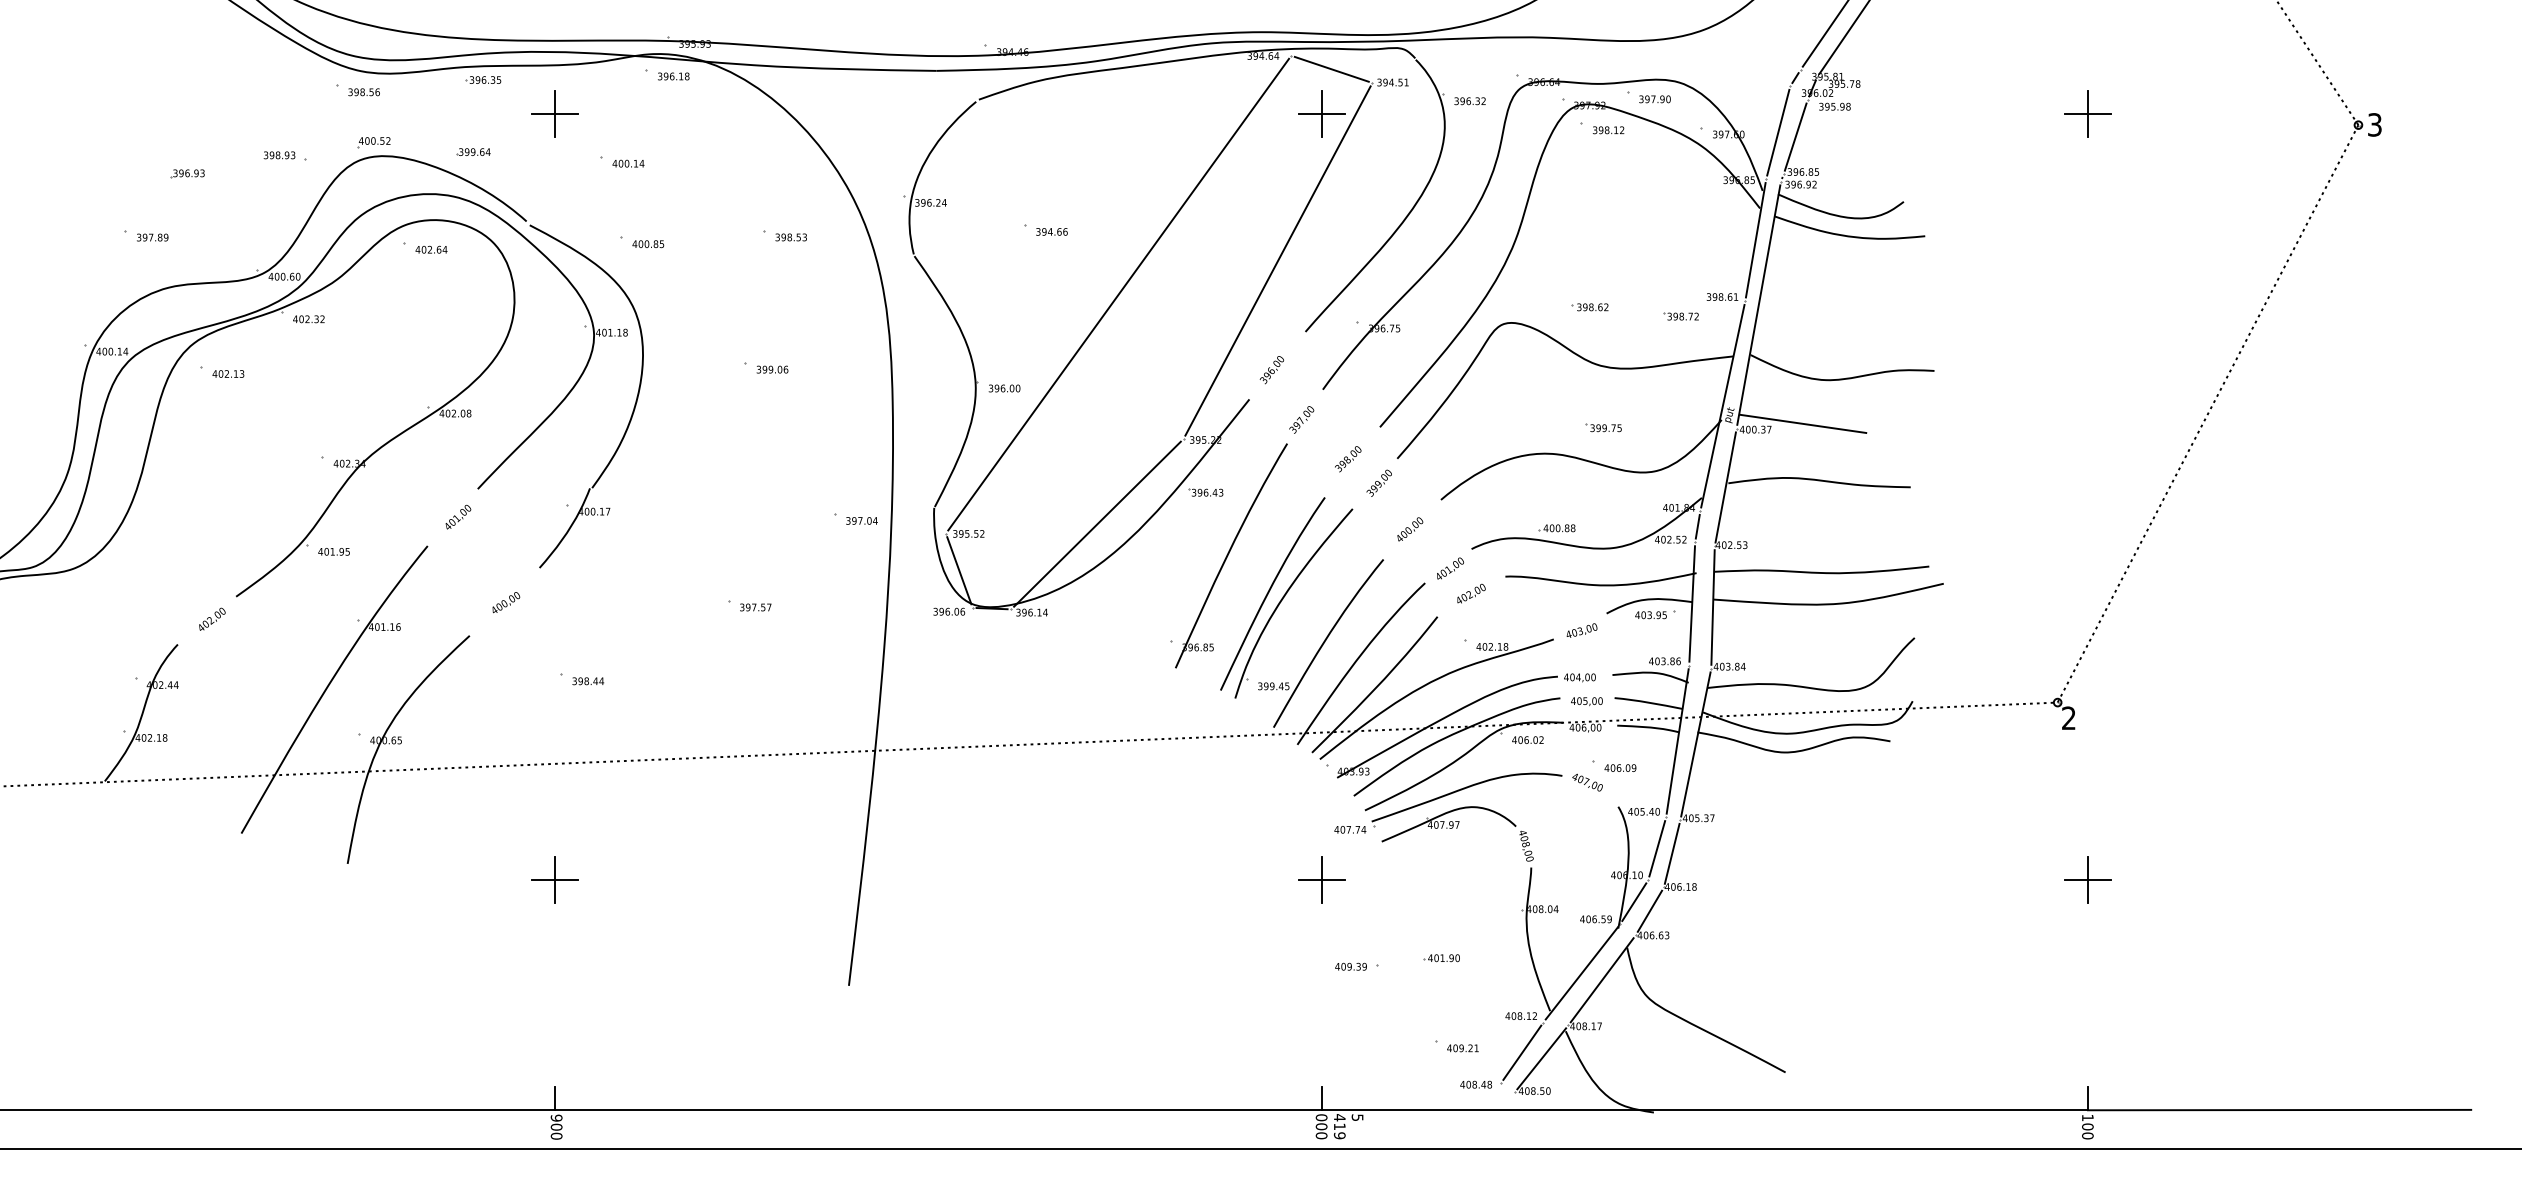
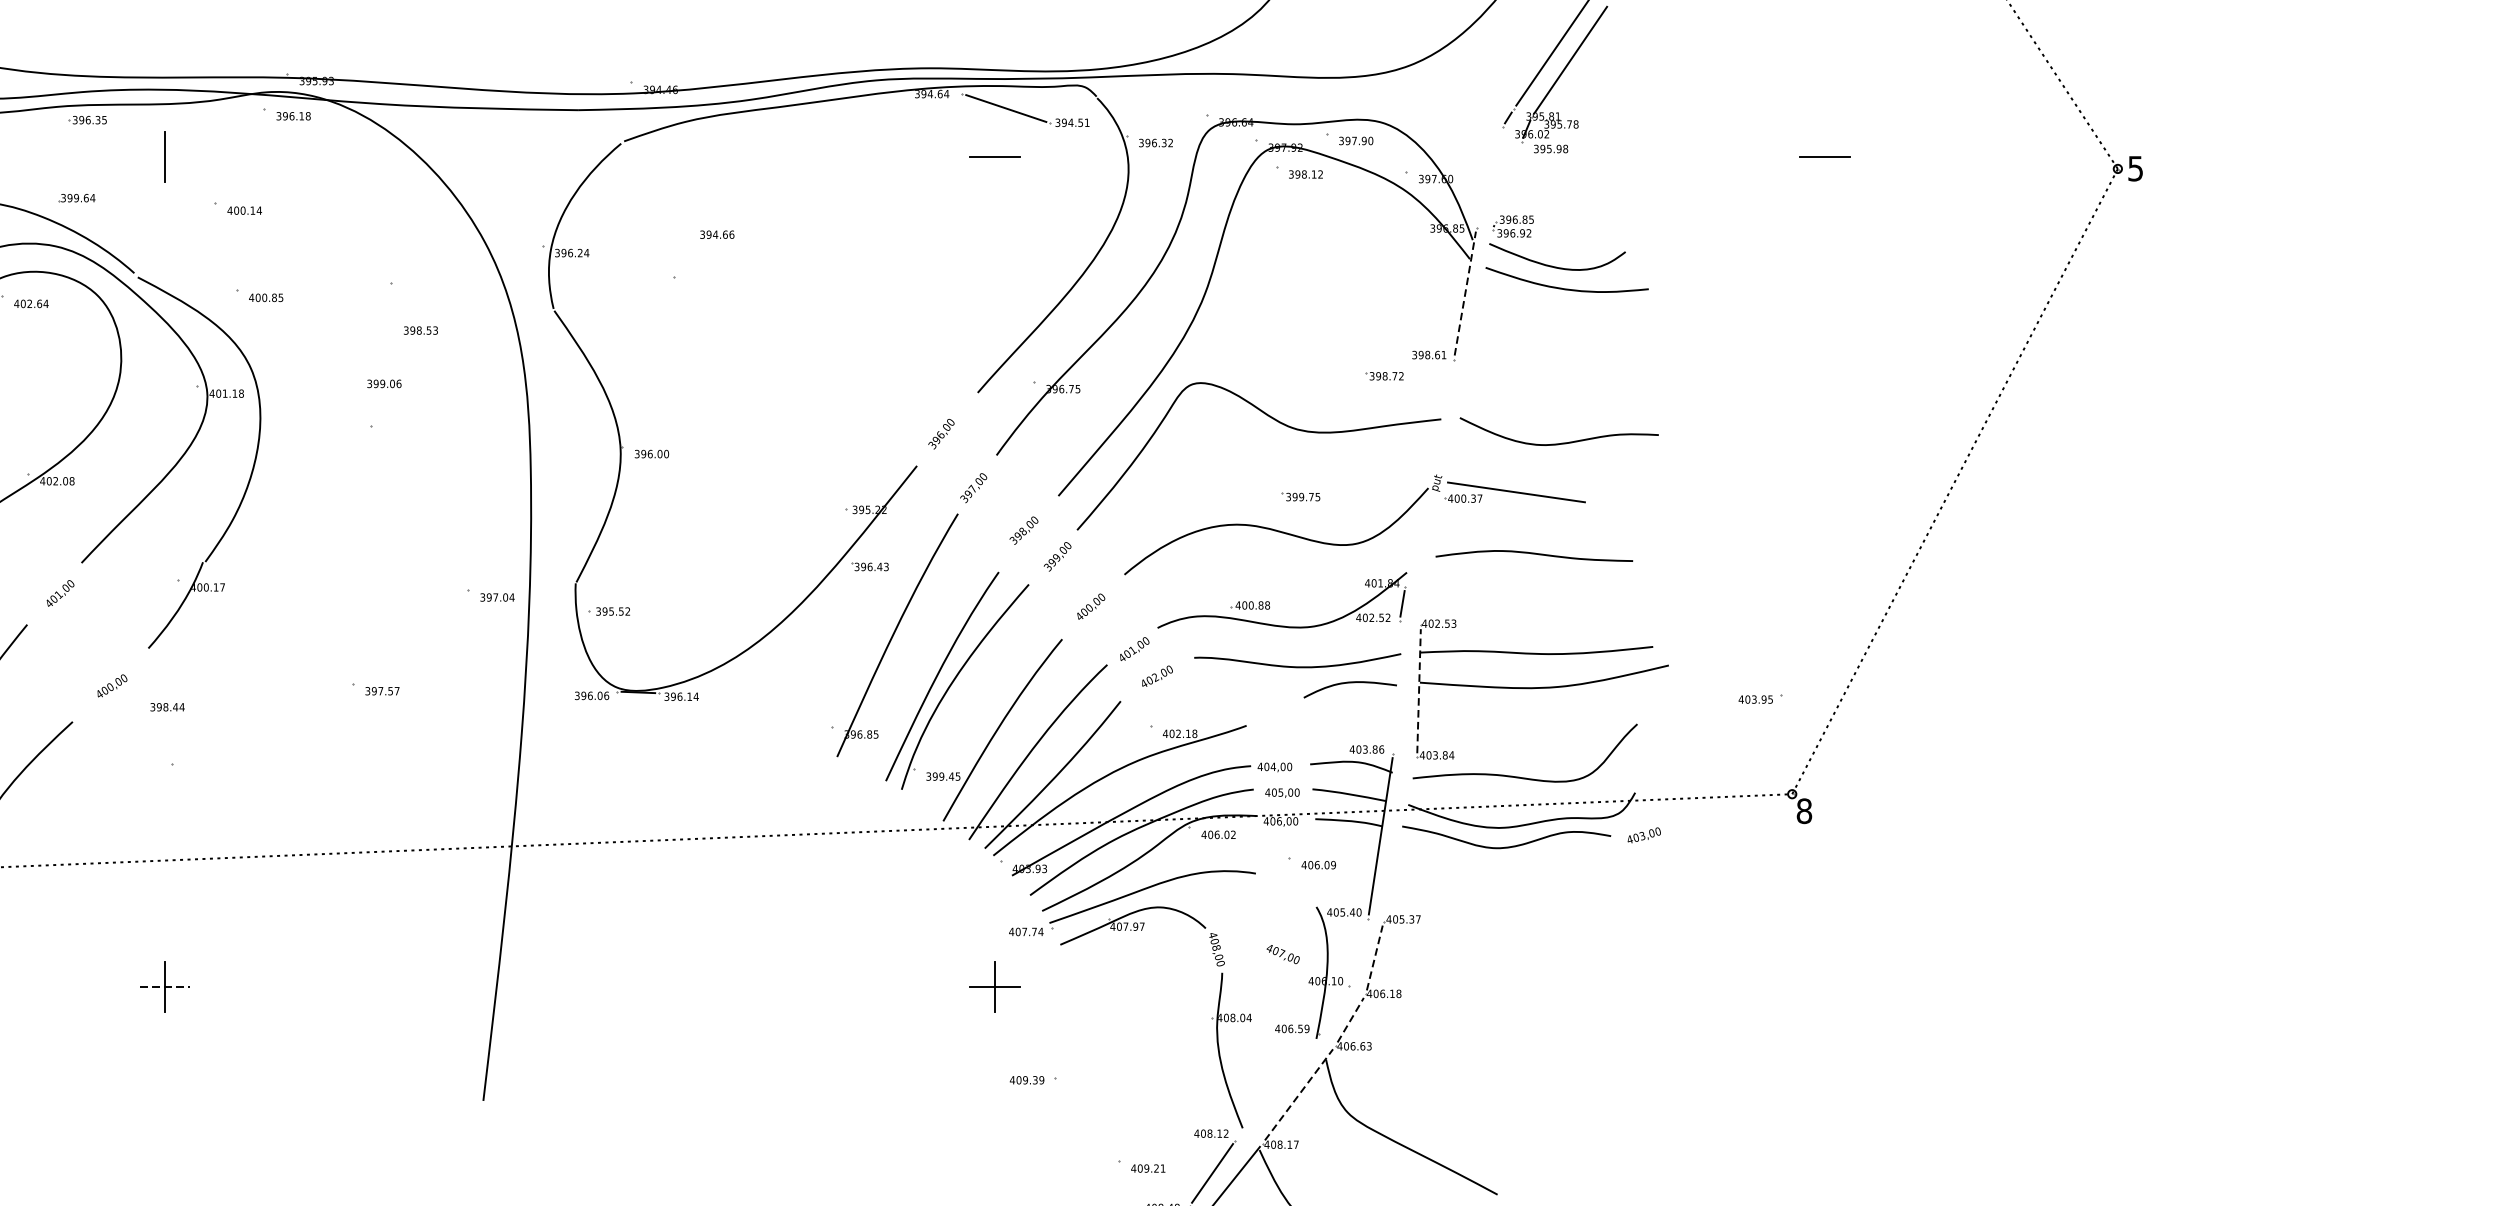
line: (555, 113) -> (165, 156), removed
line: (1321, 113) -> (995, 156), removed
line: (2087, 113) -> (1824, 156), removed
text: (2374, 124) -> (2135, 168), 3 -> 5
line: (1778, 132) -> (1489, 176), removed
line: (1795, 136) -> (1508, 181), removed
text: (1051, 231) -> (716, 234), moved
text: (790, 237) -> (420, 330), moved
line: (1755, 239) -> (1465, 292), solid -> dashed
line: (1277, 260) -> (947, 315), removed
line: (1118, 294) -> (775, 352), removed
line: (1758, 304) -> (1468, 363), removed
part: (1589, 307) -> (1285, 366), removed
text: (772, 369) -> (384, 383), moved
line: (1722, 405) -> (1429, 472), removed
line: (1725, 487) -> (1432, 561), removed
line: (1097, 523) -> (752, 600), removed
line: (959, 570) -> (603, 651), removed
line: (1692, 603) -> (1396, 686), removed
line: (1713, 606) -> (1419, 690), solid -> dashed
part: (1655, 614) -> (1760, 698), moved
text: (1581, 630) -> (1643, 835), moved
text: (588, 681) -> (167, 707), moved
text: (2068, 718) -> (1803, 811), 2 -> 8
line: (1695, 744) -> (1400, 839), removed
text: (1587, 782) -> (1283, 954), moved
line: (1657, 848) -> (1358, 952), removed
line: (1672, 853) -> (1375, 957), solid -> dashed
part: (2087, 879) -> (1824, 985), removed
line: (555, 880) -> (165, 986), solid -> dashed
line: (1634, 901) -> (1334, 1009), removed
line: (1649, 911) -> (1350, 1020), solid -> dashed
part: (1441, 958) -> (1125, 1071), removed
line: (1581, 973) -> (1276, 1087), removed
line: (1602, 979) -> (1299, 1094), solid -> dashed

